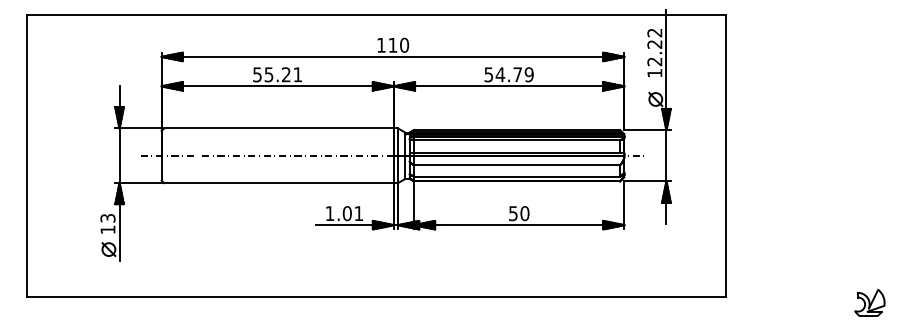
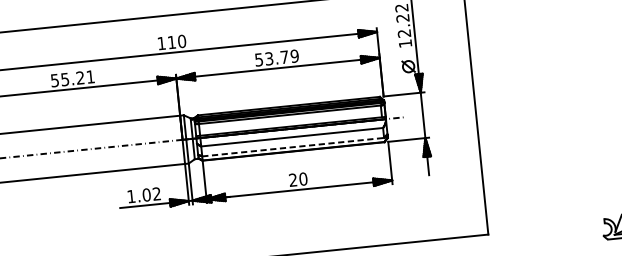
text: (500, 74) -> (269, 58), 54.79 -> 53.79
line: (517, 176) -> (293, 147), solid -> dashed
text: (358, 213) -> (156, 193), 1.01 -> 1.02
text: (513, 213) -> (293, 180), 50 -> 20

